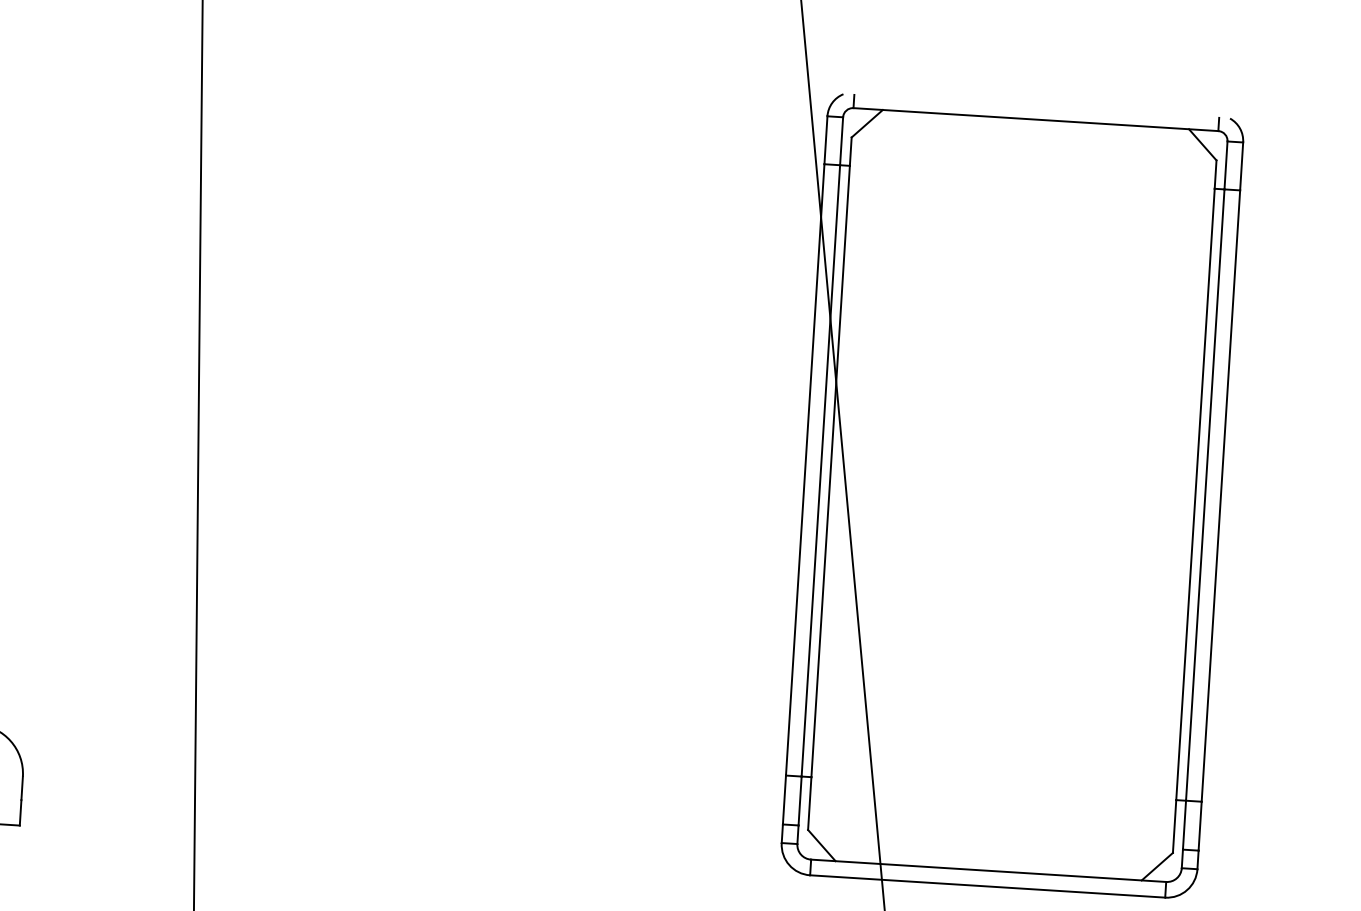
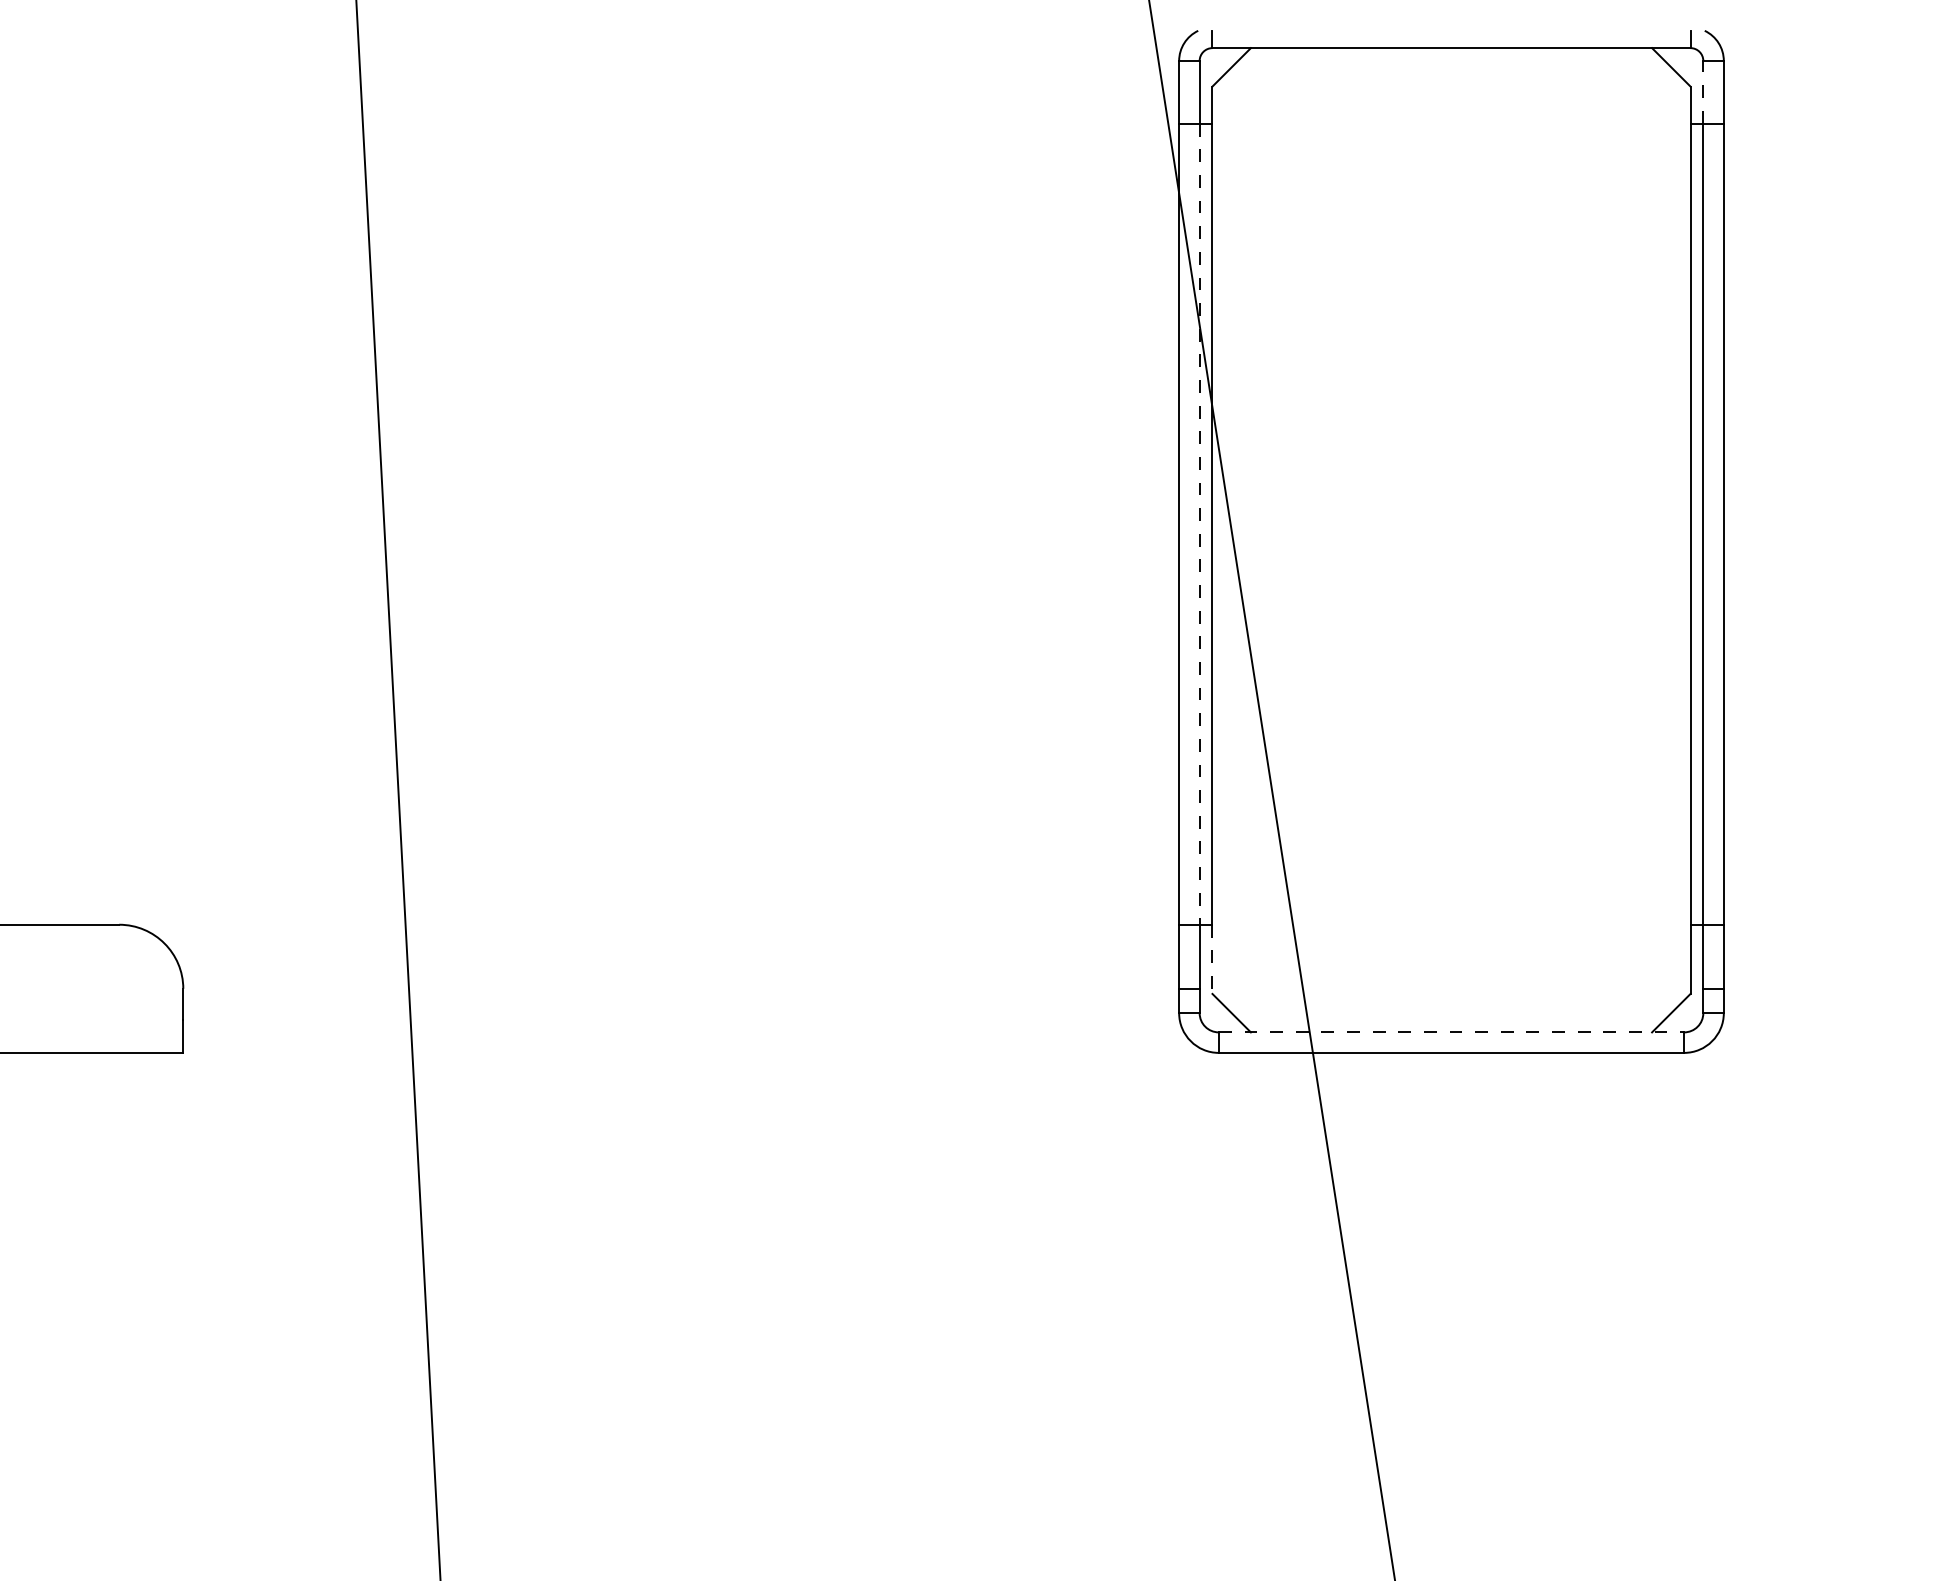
line: (1226, 164) -> (1703, 91), solid -> dashed
line: (820, 471) -> (1199, 524), solid -> dashed
line: (809, 803) -> (1212, 959), solid -> dashed
line: (988, 870) -> (1451, 1032), solid -> dashed

